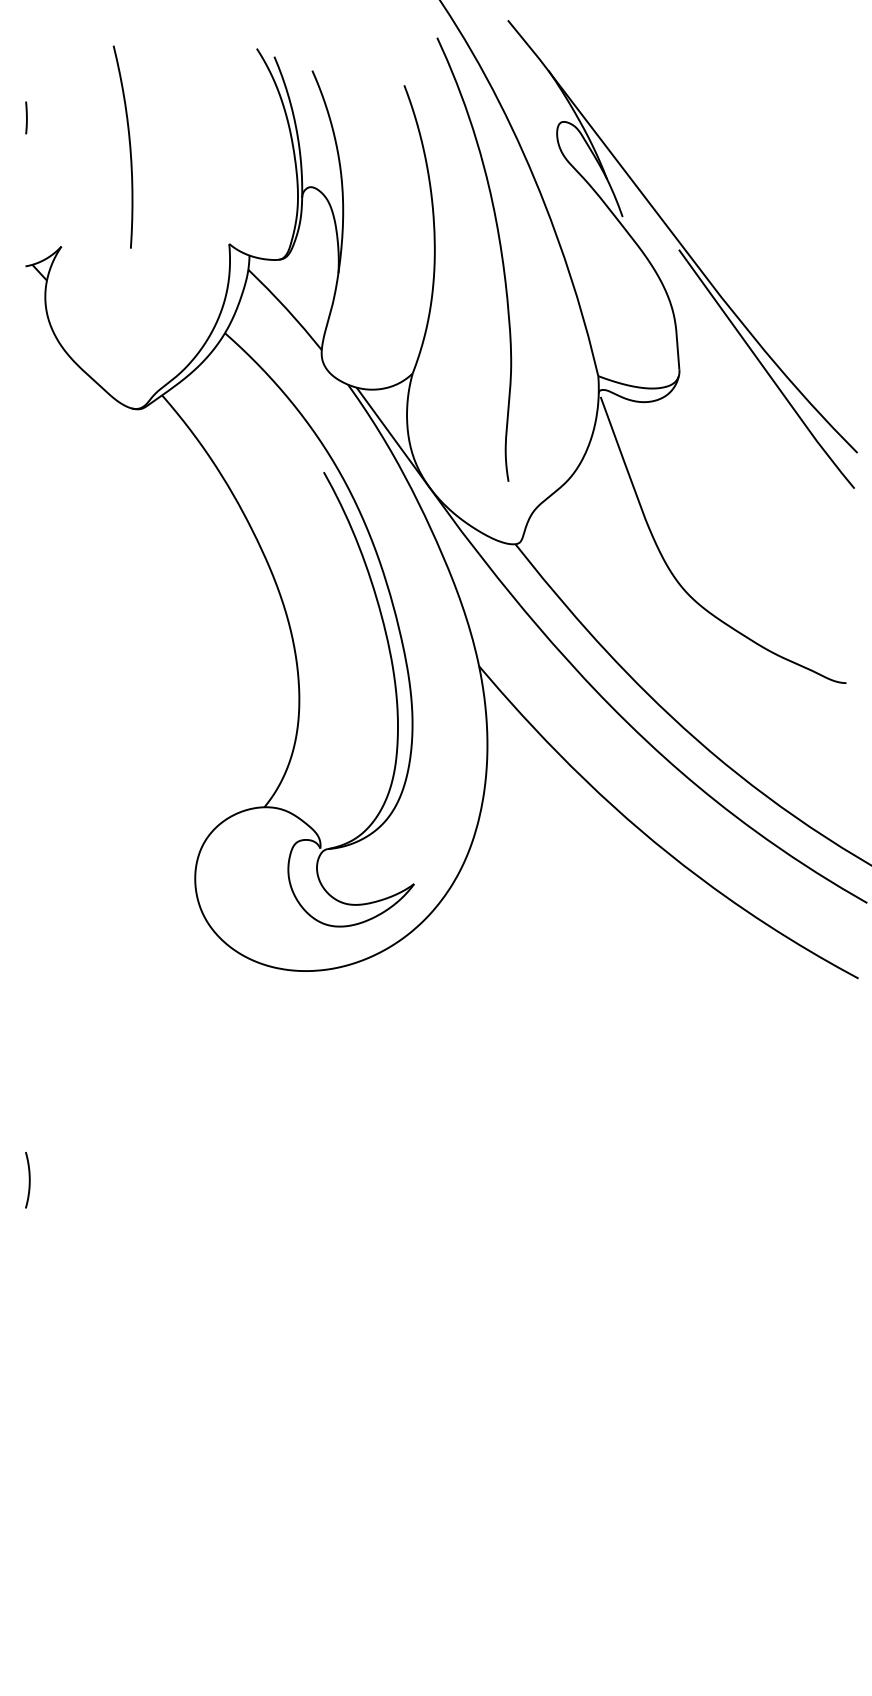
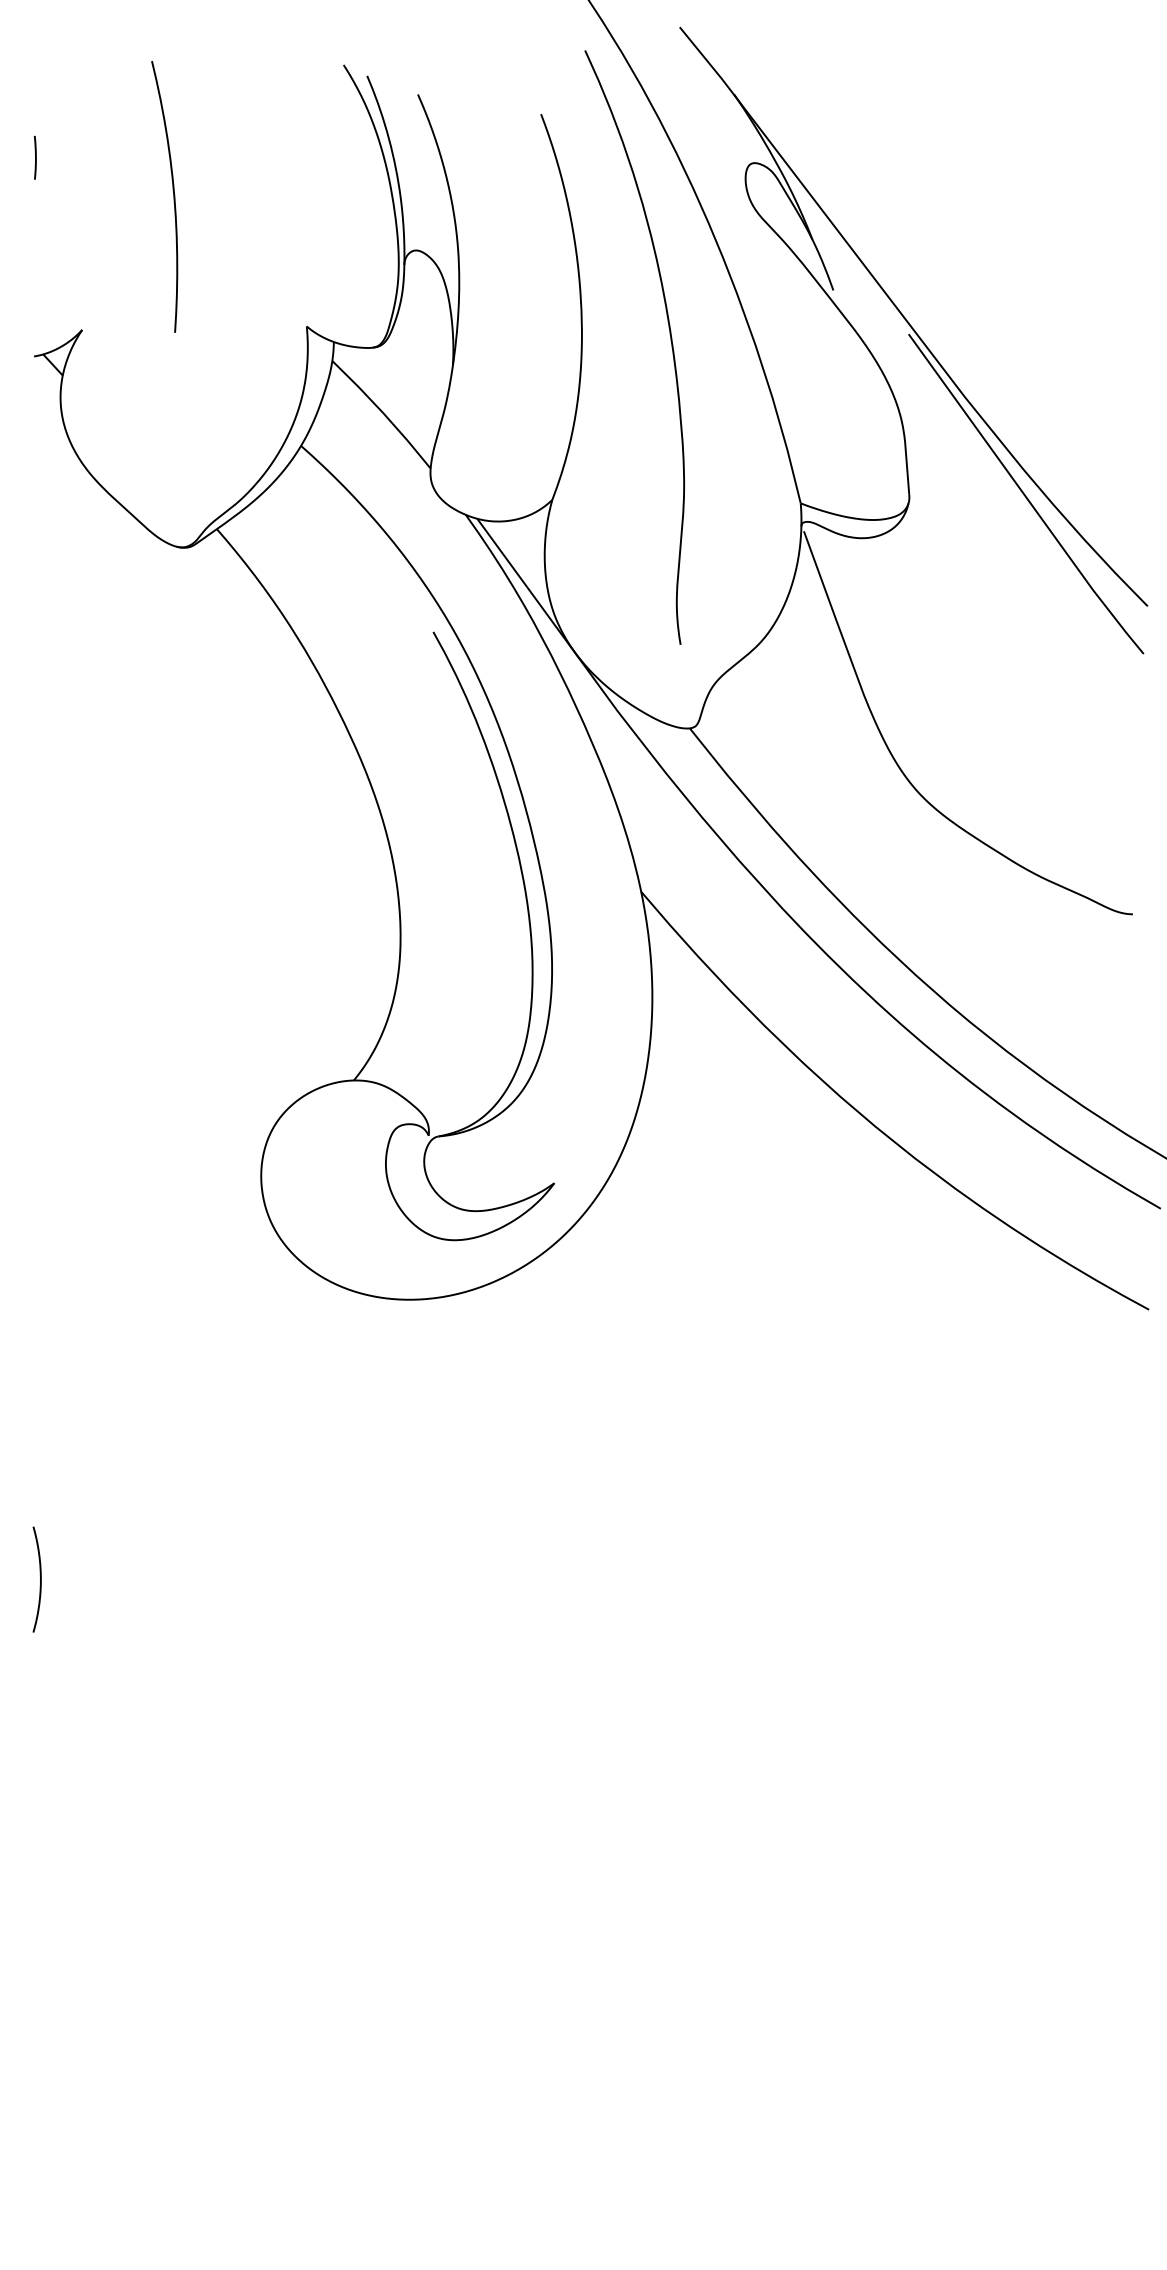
part: (27, 1180) -> (36, 1579), size x1.4

